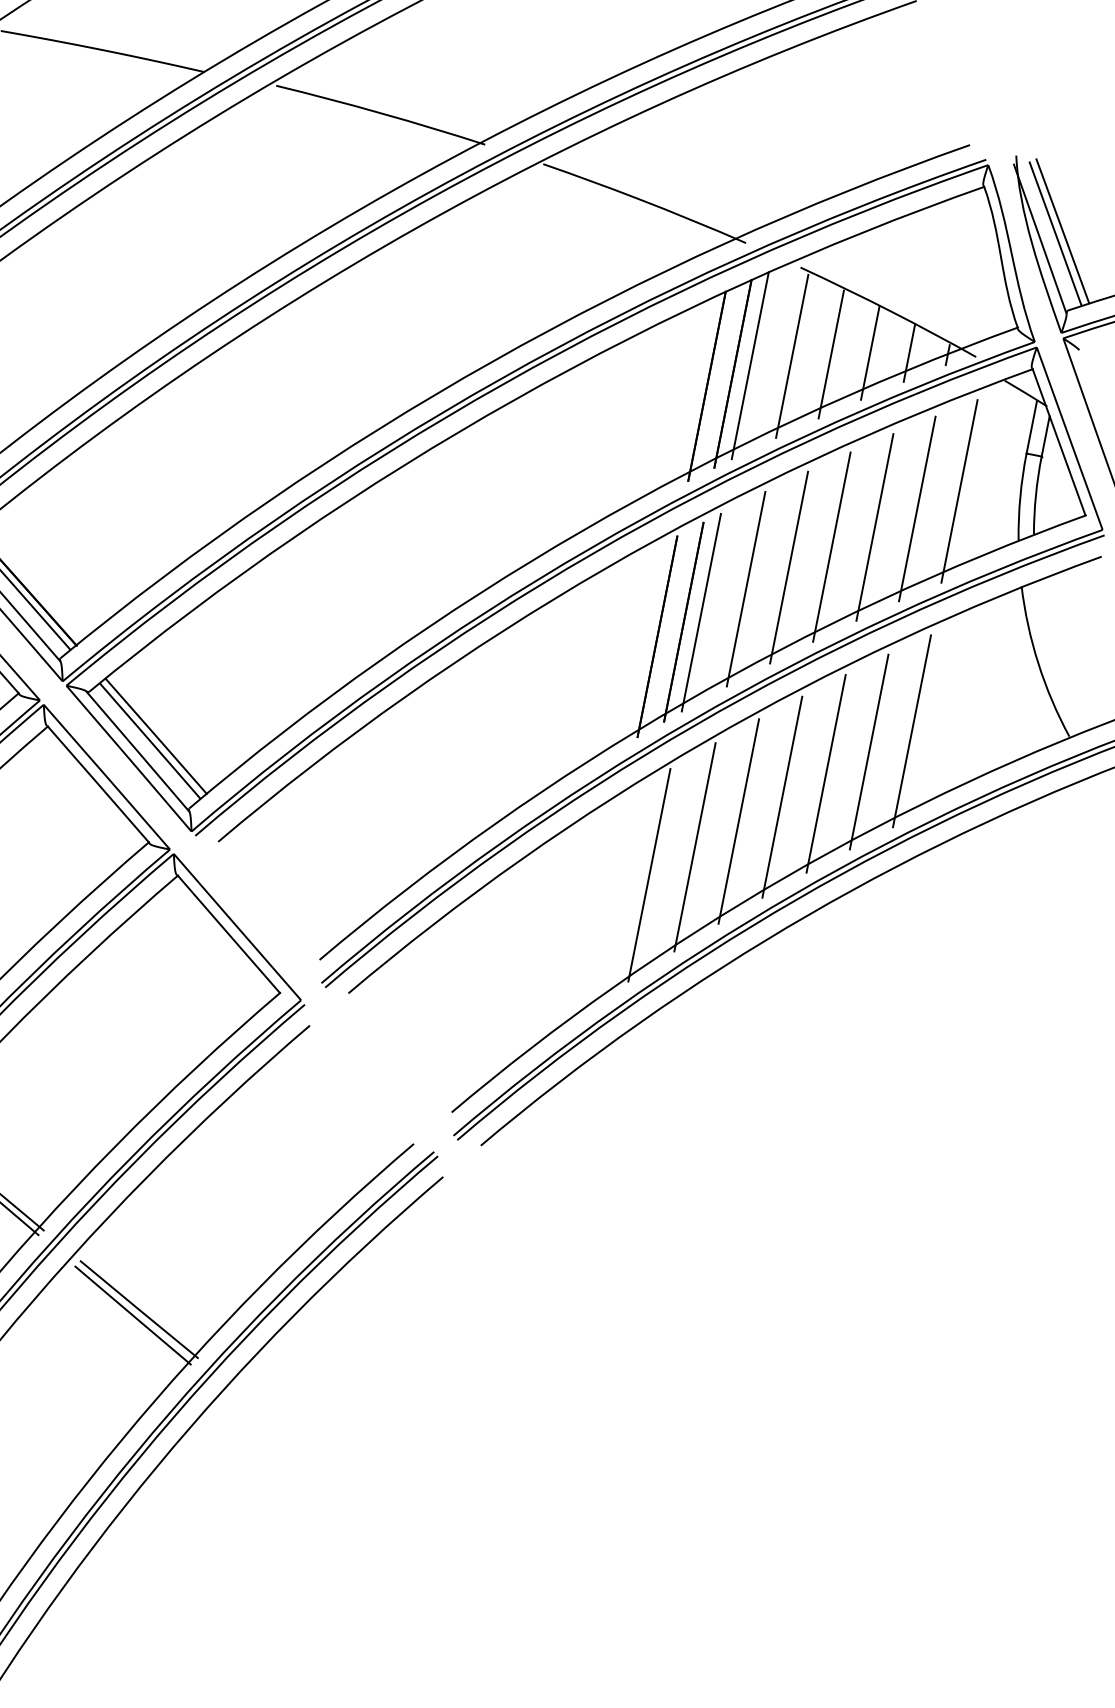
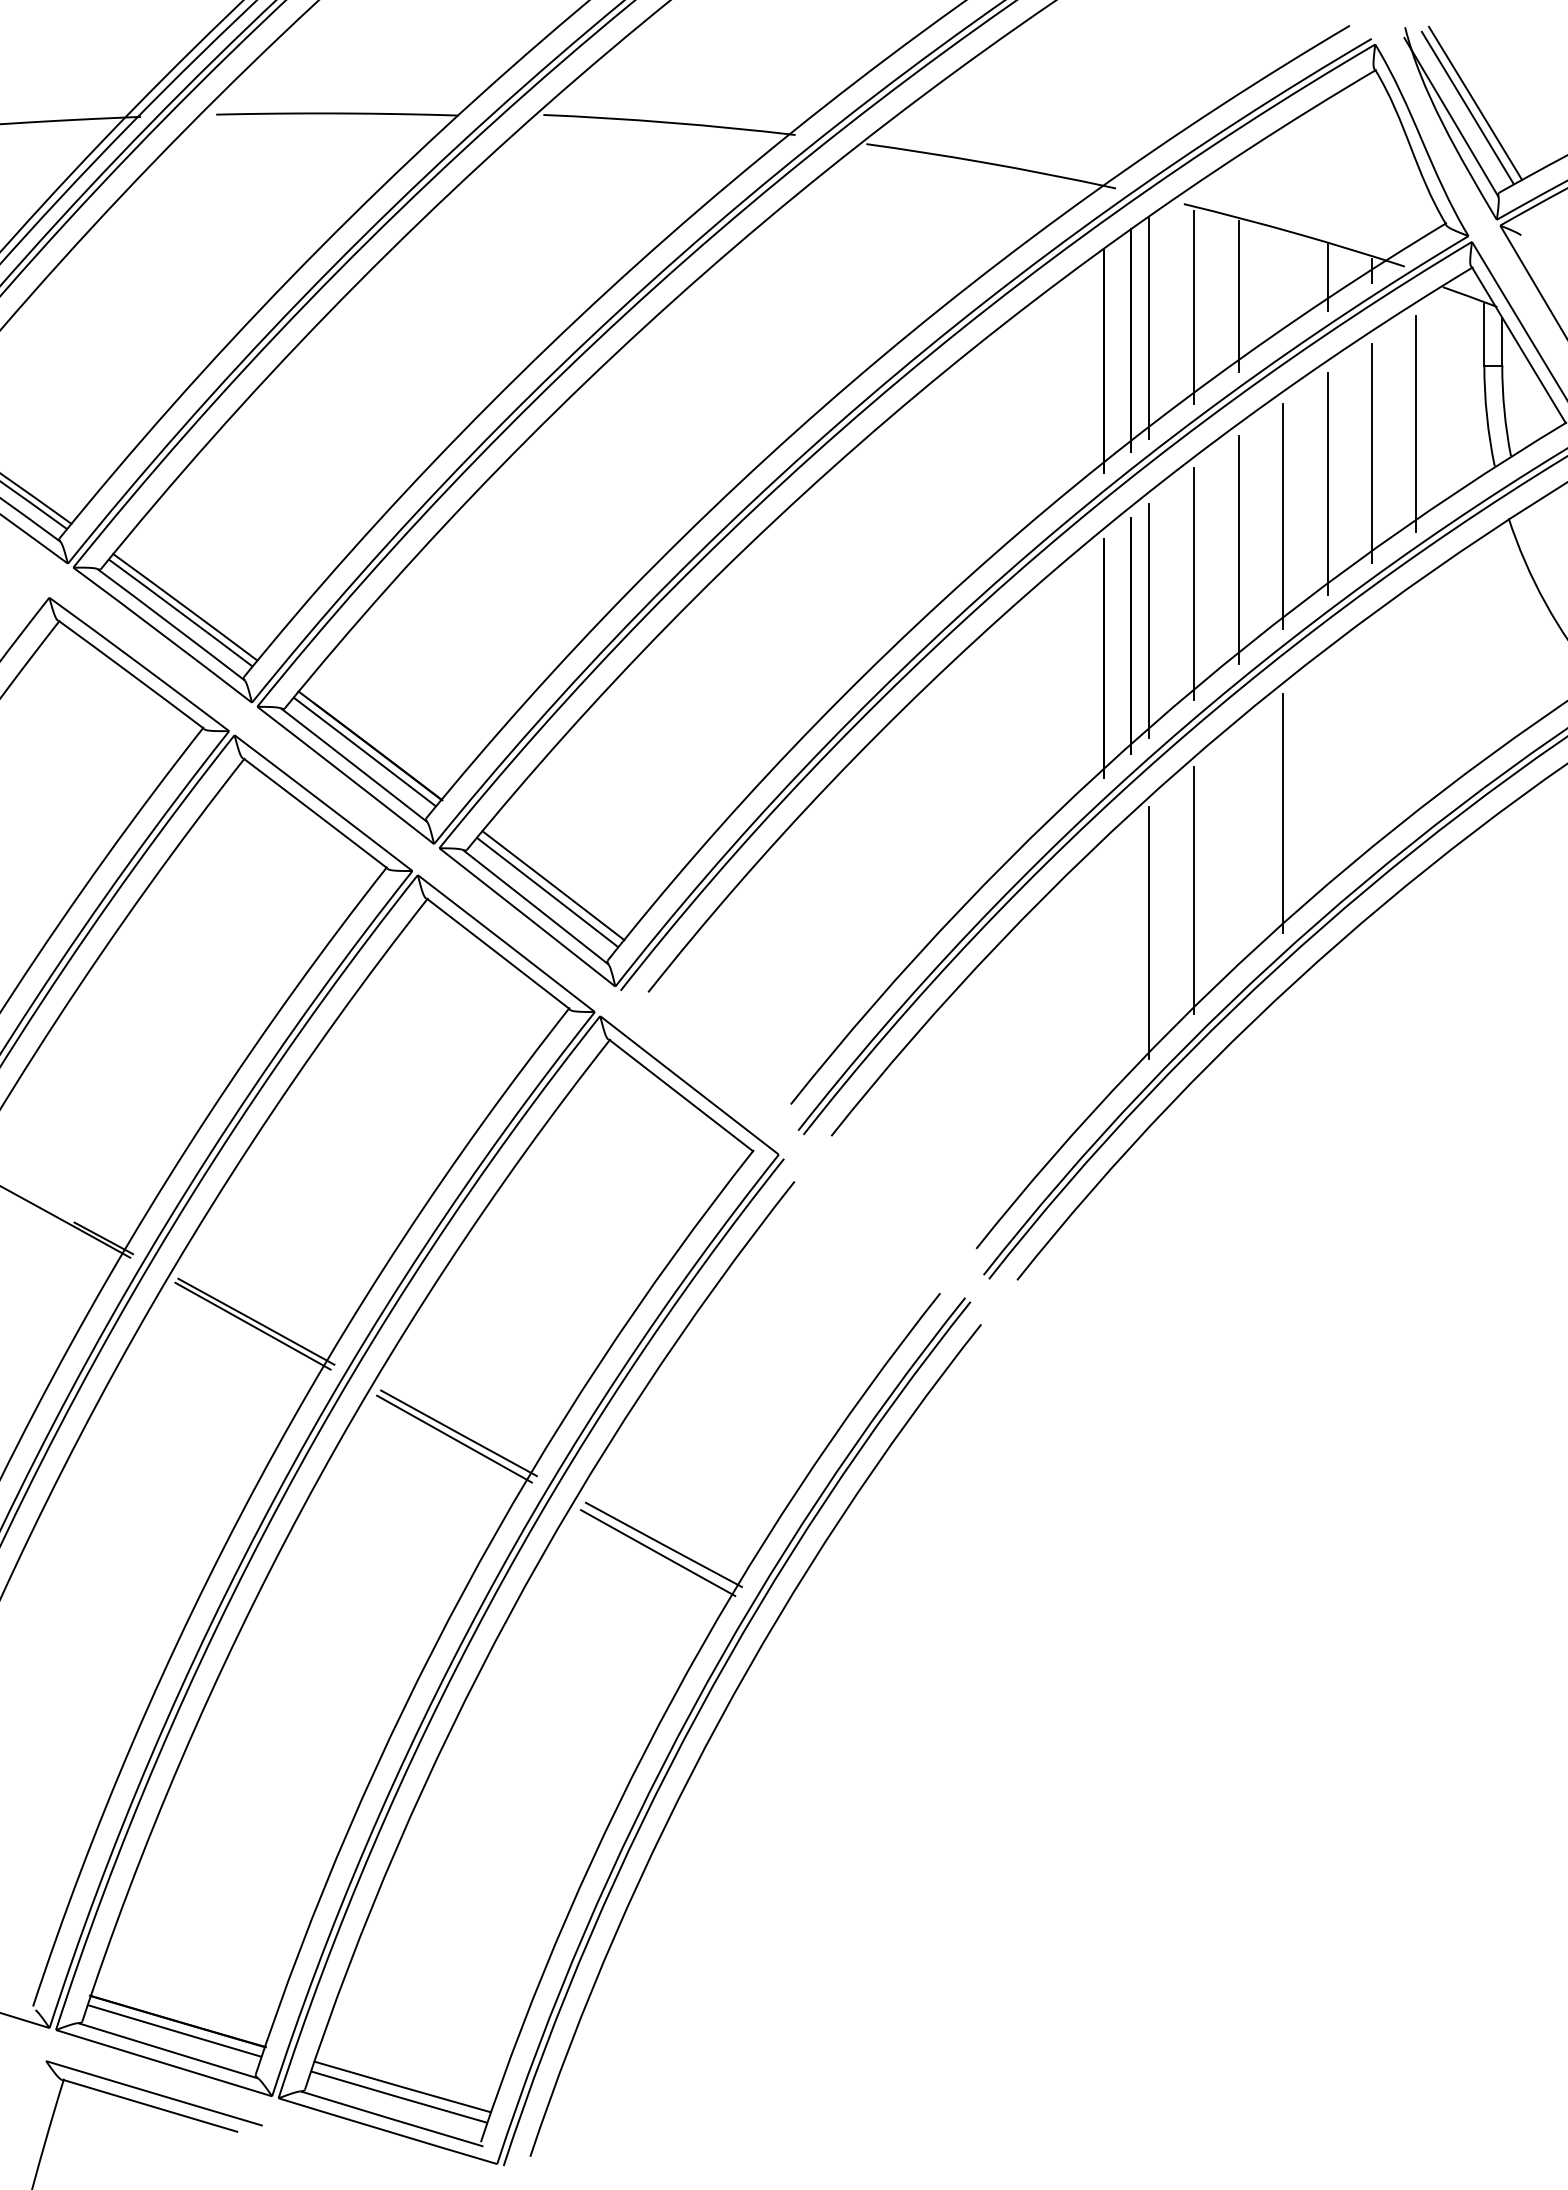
line: (870, 352) -> (1282, 285), removed
line: (912, 730) -> (1416, 708), removed
line: (868, 752) -> (1371, 742), removed
line: (826, 773) -> (1327, 776), removed
line: (738, 820) -> (1238, 850), removed

